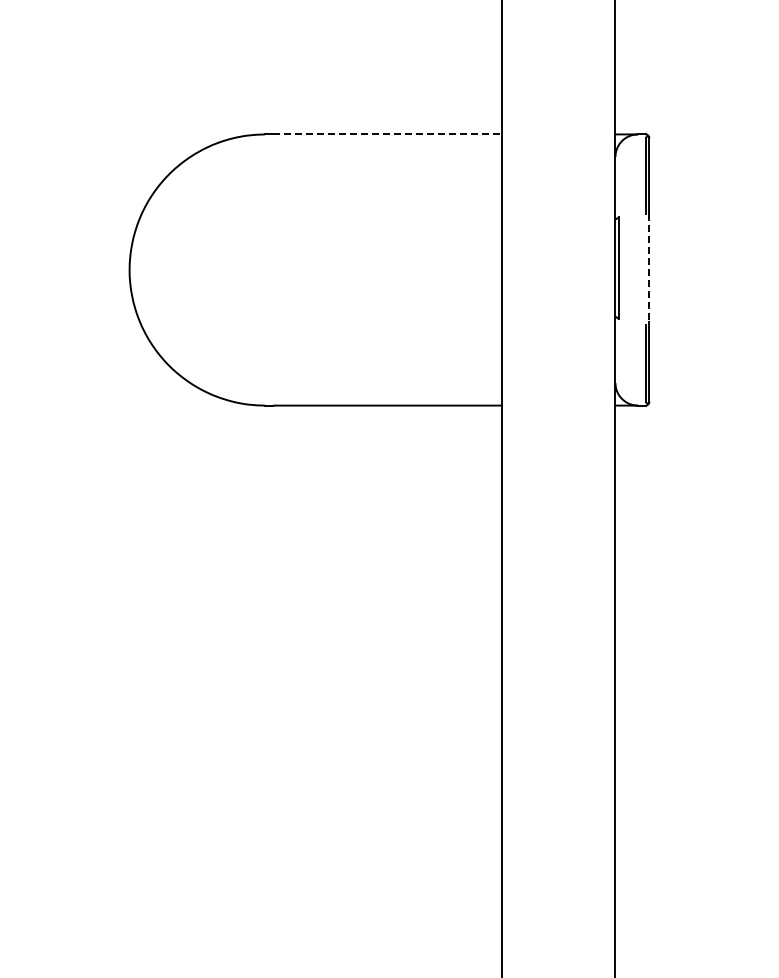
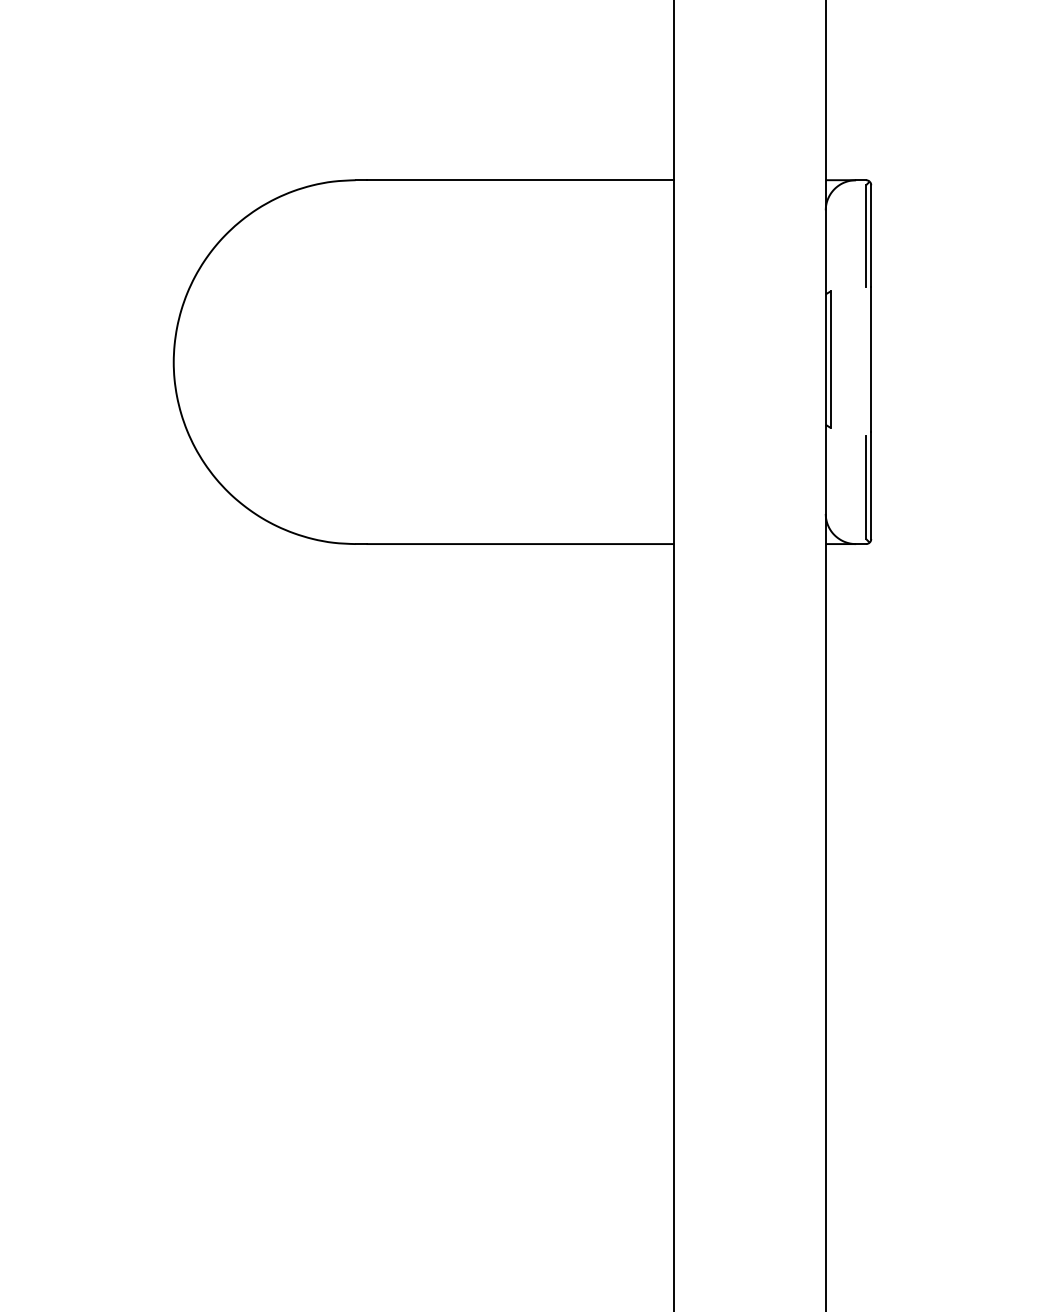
line: (387, 134) -> (519, 180), dashed -> solid
line: (649, 268) -> (871, 360), dashed -> solid

